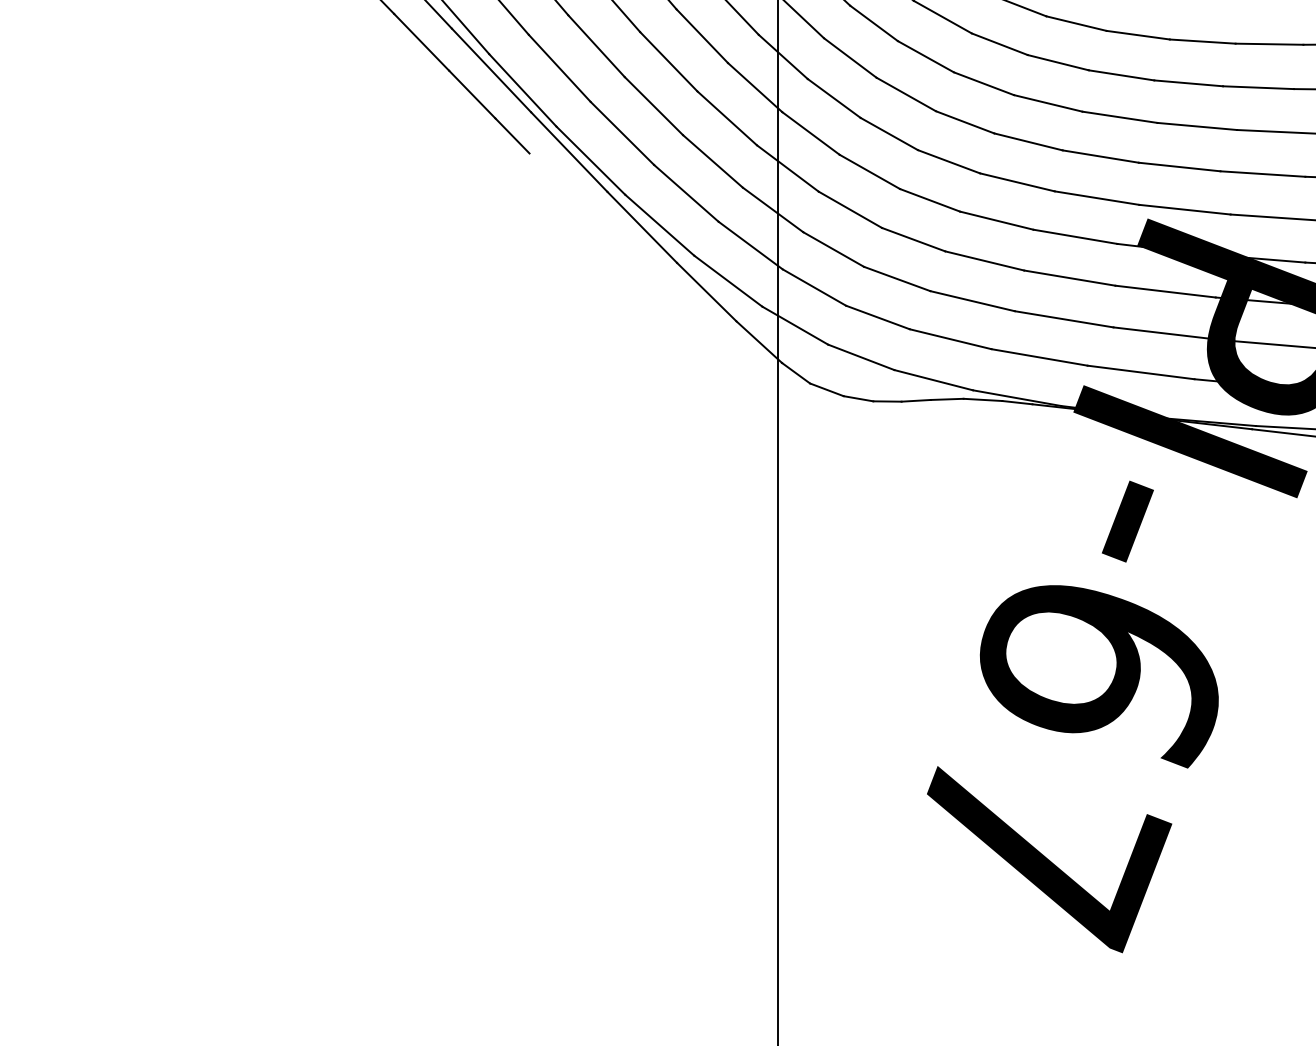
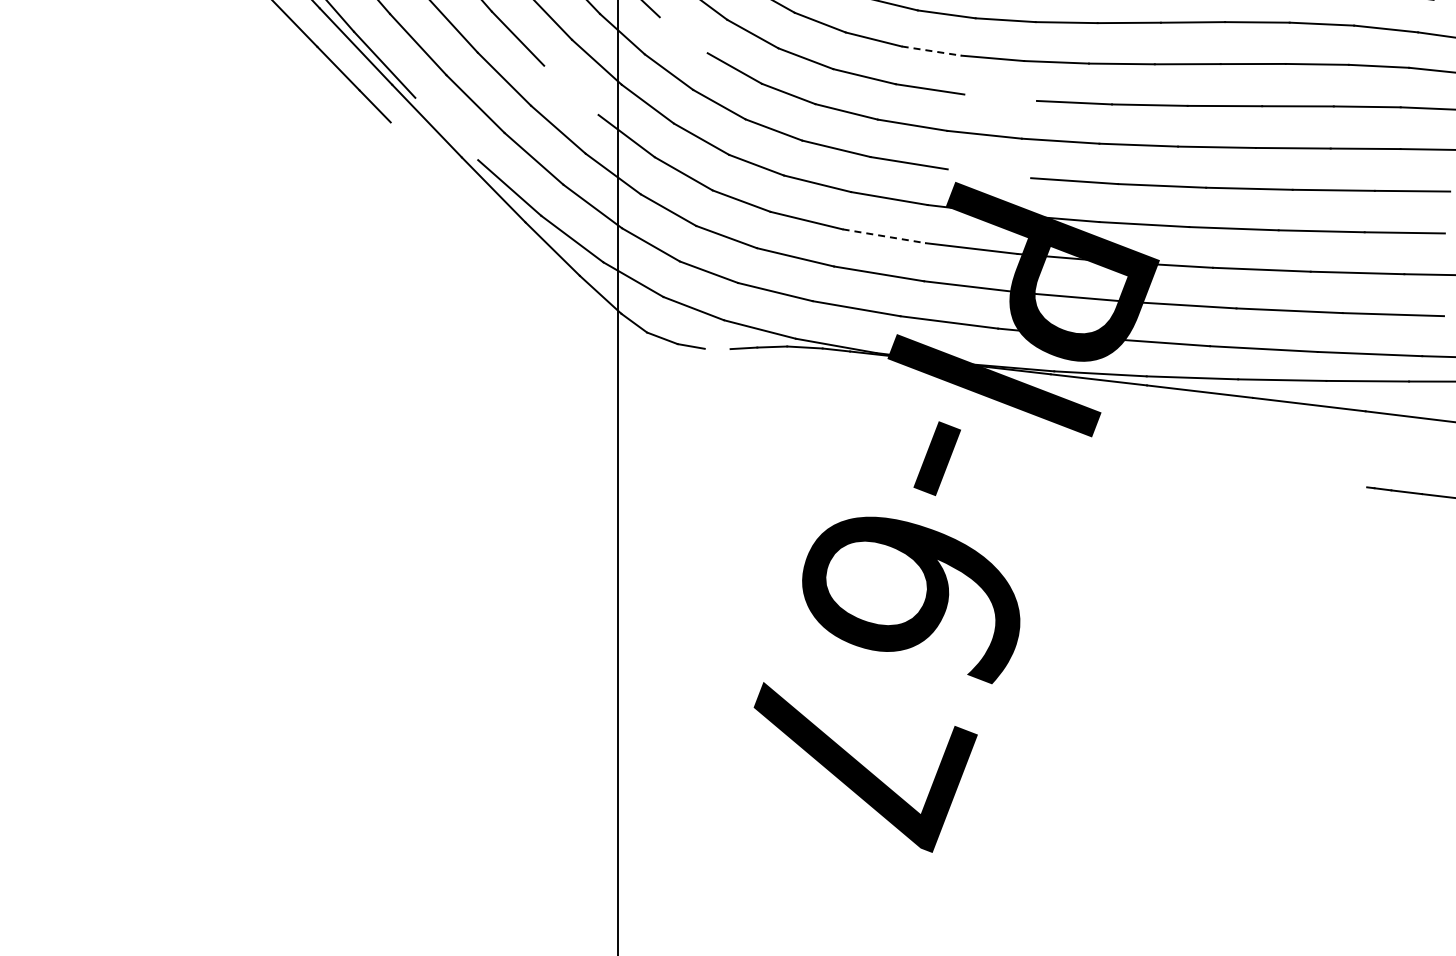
line: (850, 58) -> (683, 35), removed
line: (1122, 75) -> (932, 51), solid -> dashed
line: (727, 118) -> (571, 90), removed
line: (1197, 126) -> (1000, 97), removed
line: (590, 160) -> (446, 128), removed
line: (1185, 209) -> (989, 173), removed
line: (1070, 278) -> (884, 236), solid -> dashed
line: (887, 400) -> (717, 348), removed

